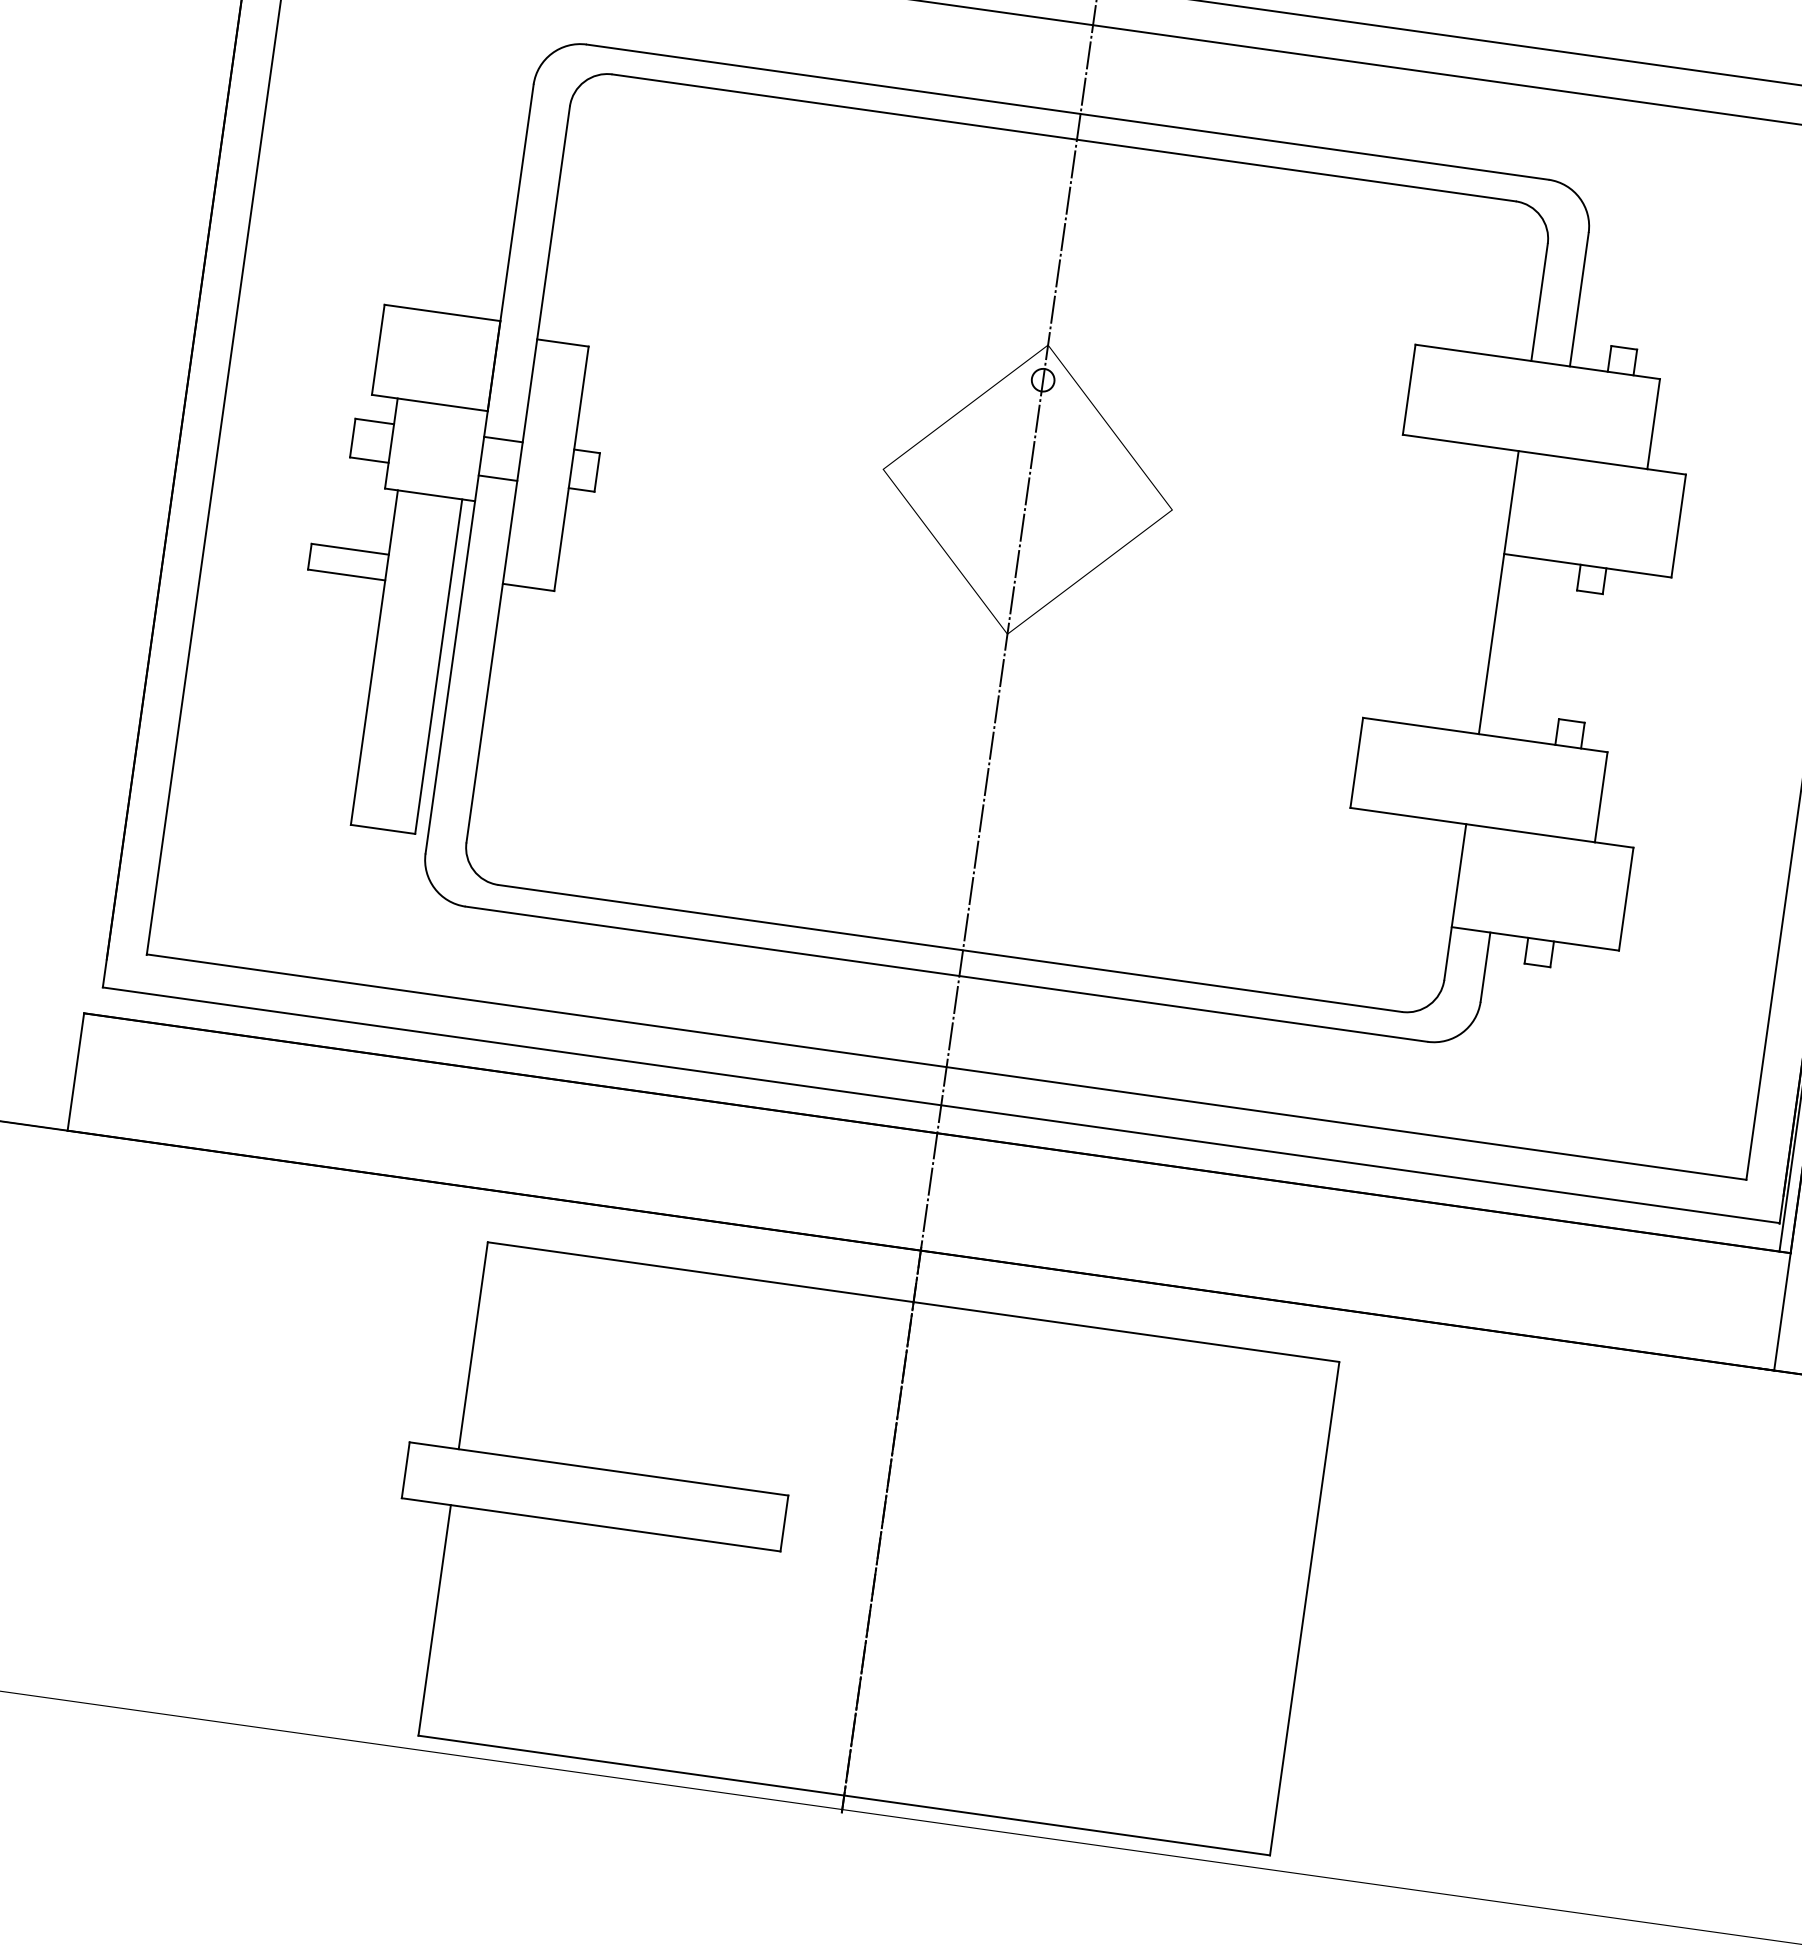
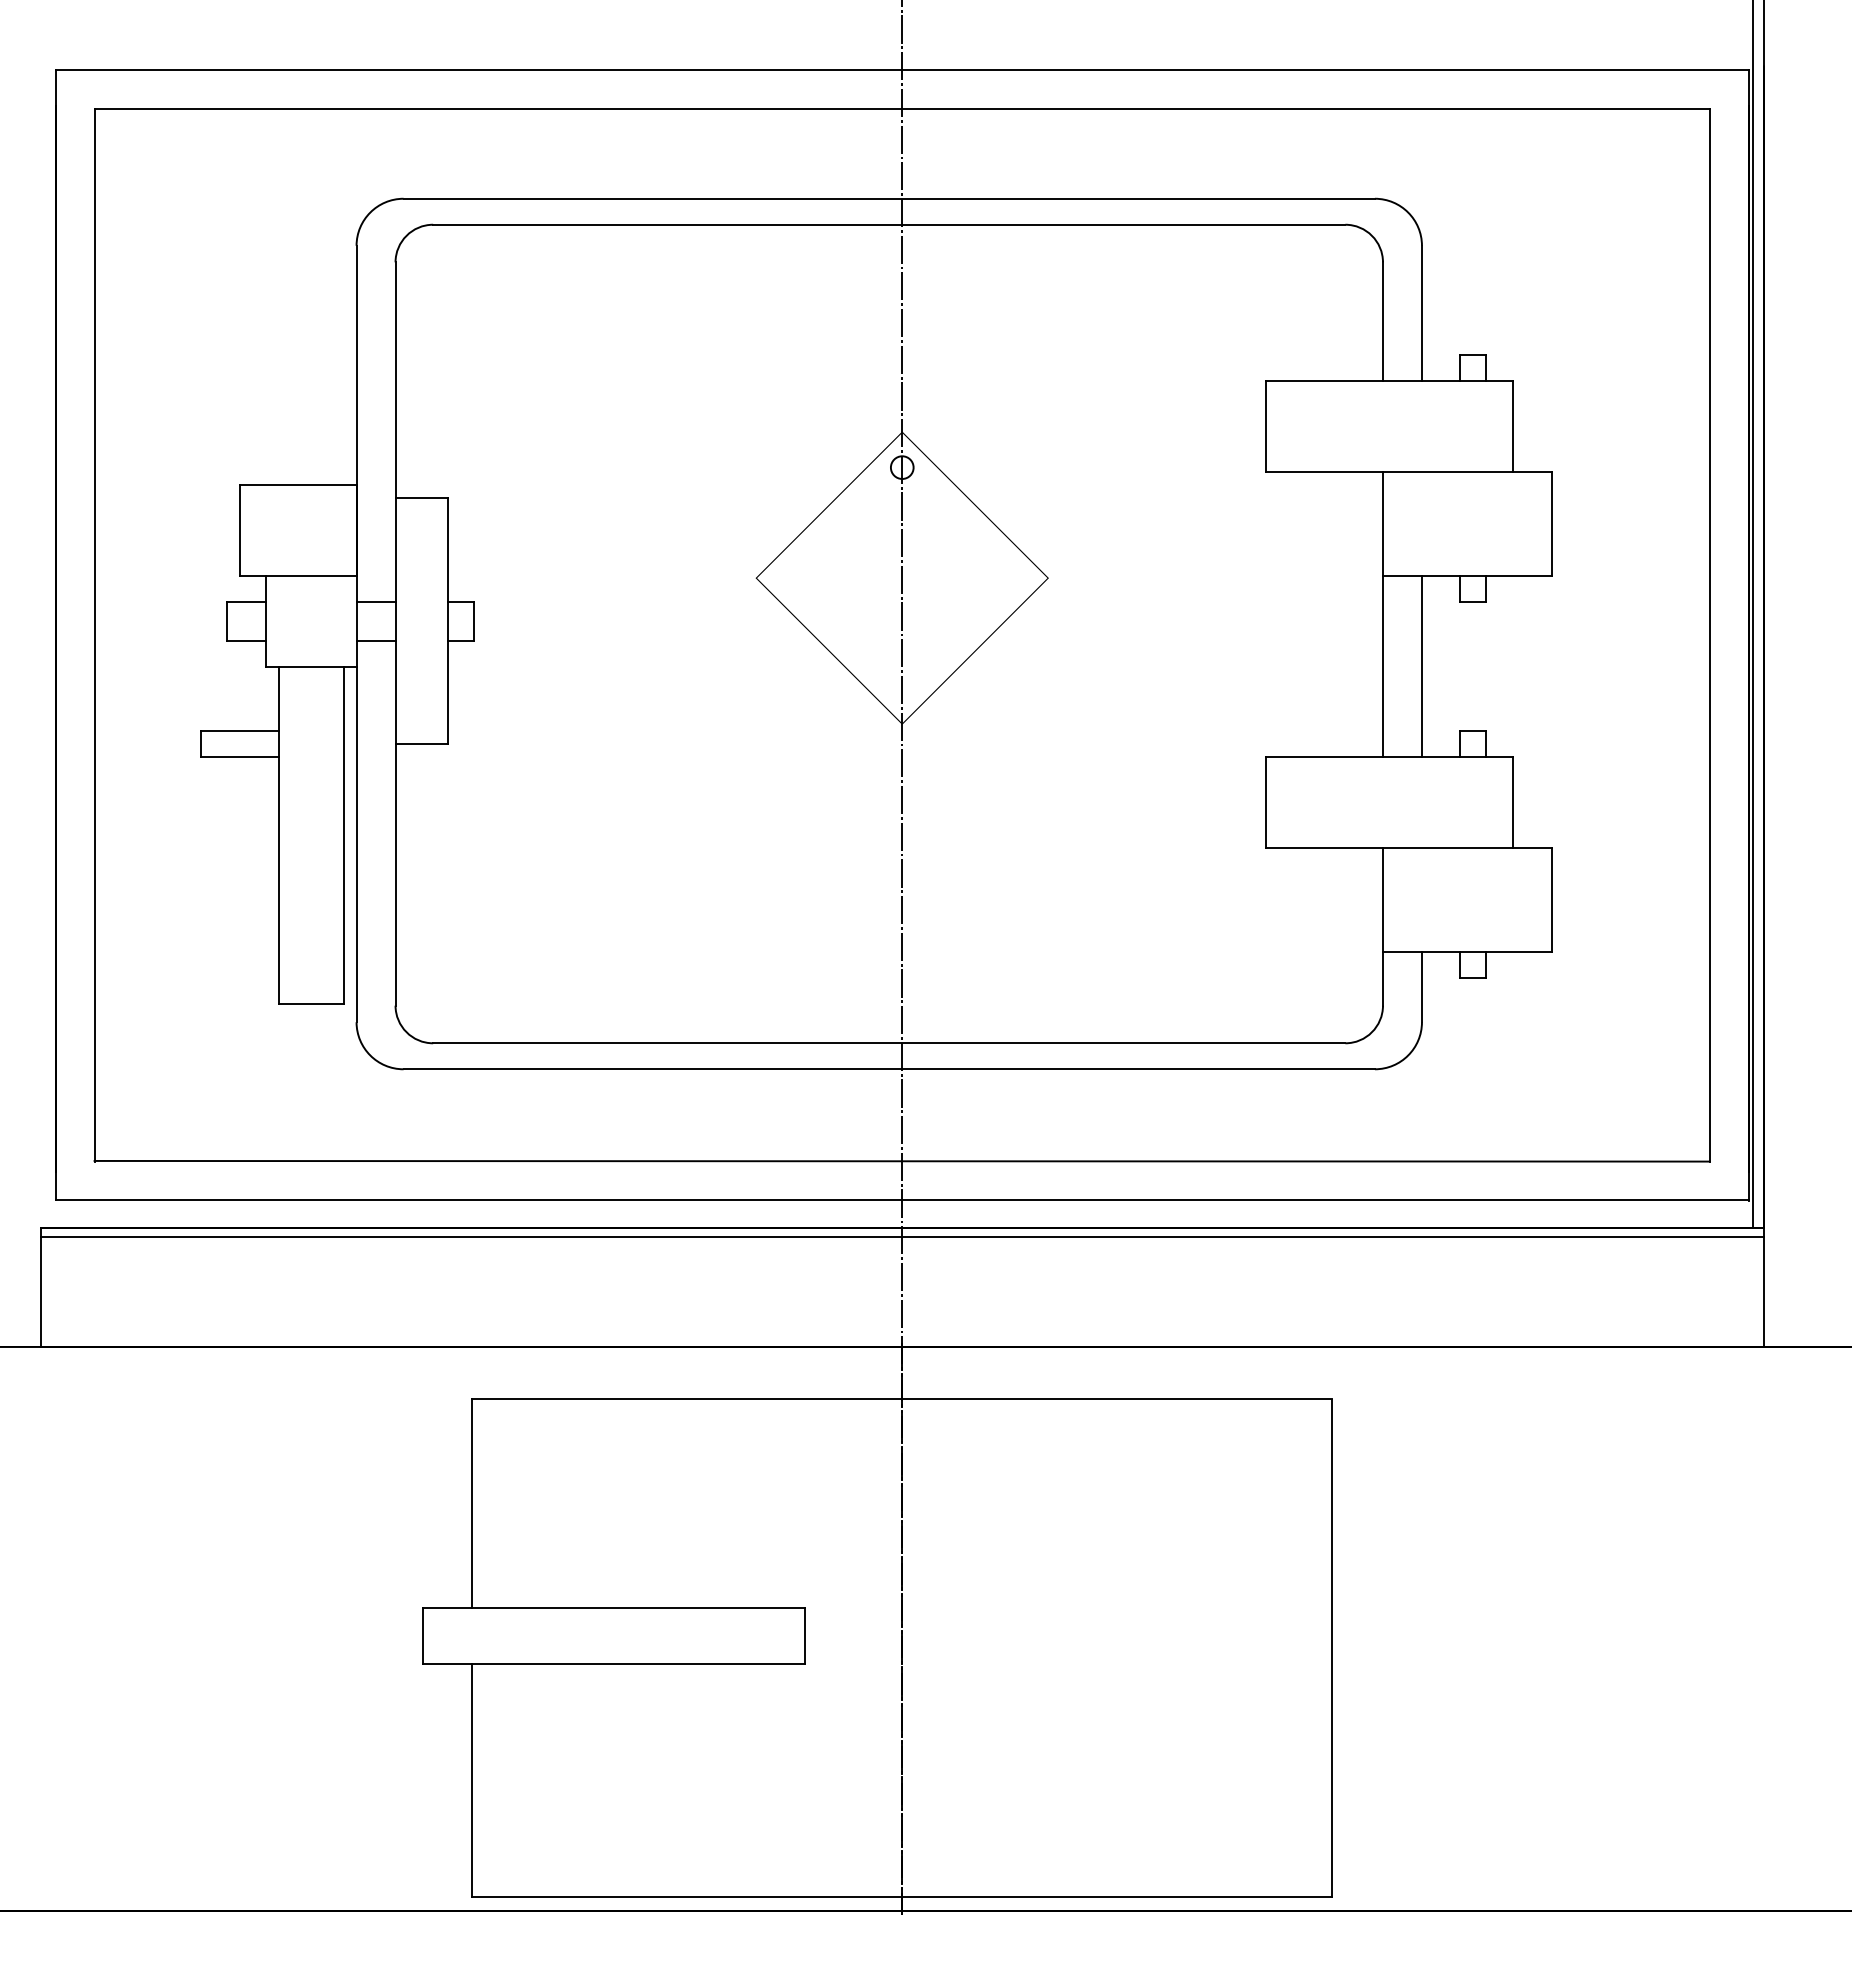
line: (1529, 649) -> (1421, 666), added
line: (935, 1142) -> (901, 1237), added

